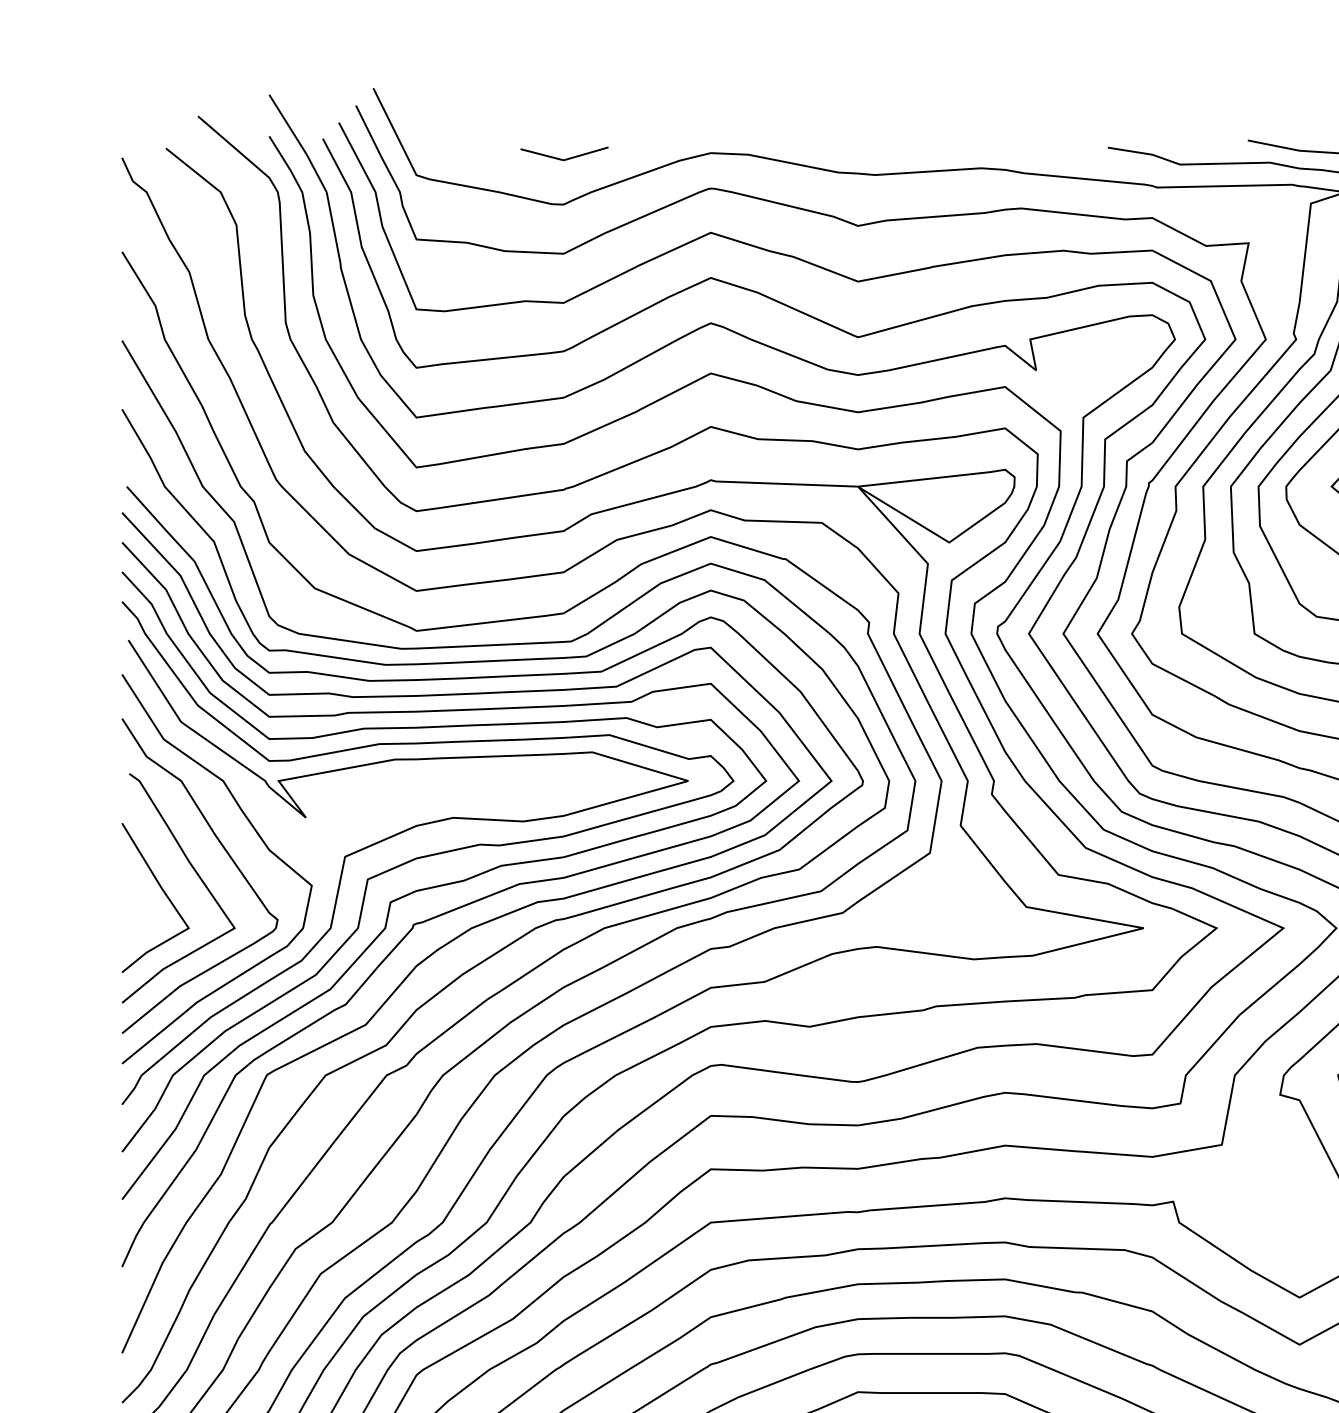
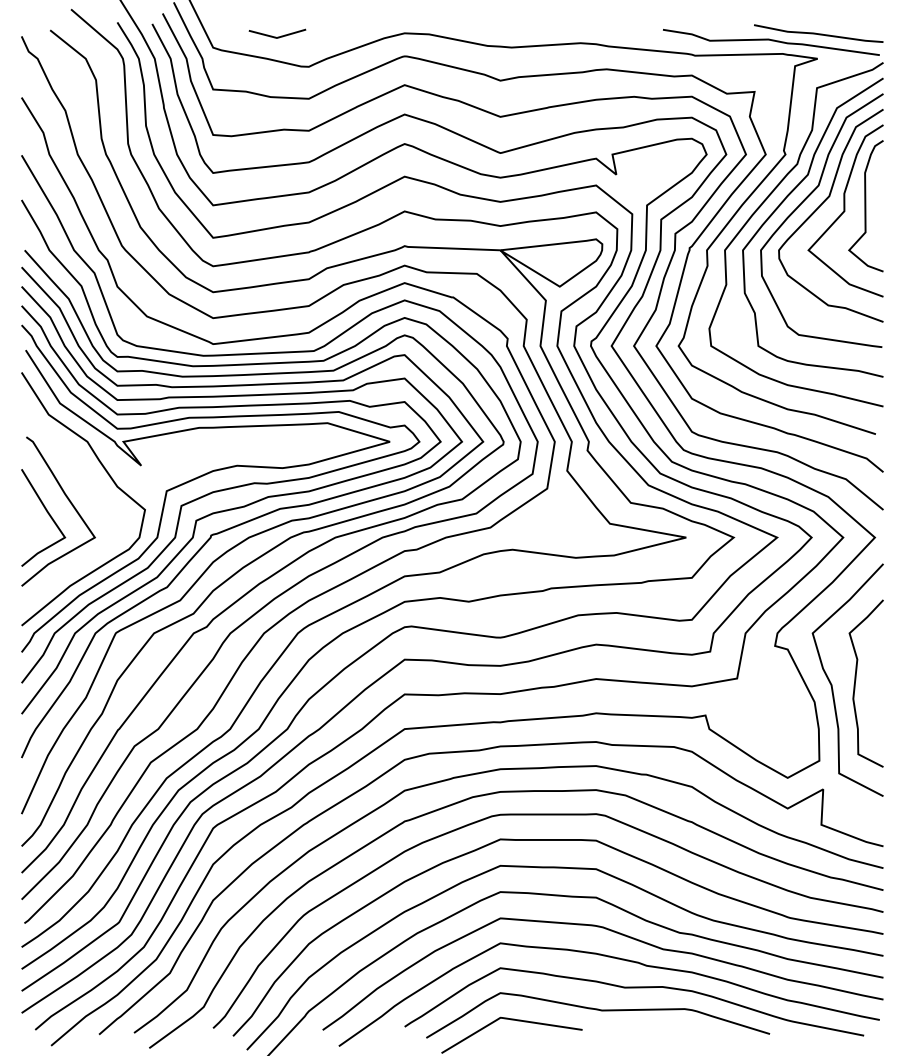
line: (564, 158) -> (277, 36), moved
curve: (229, 858) -> (91, 492), removed

